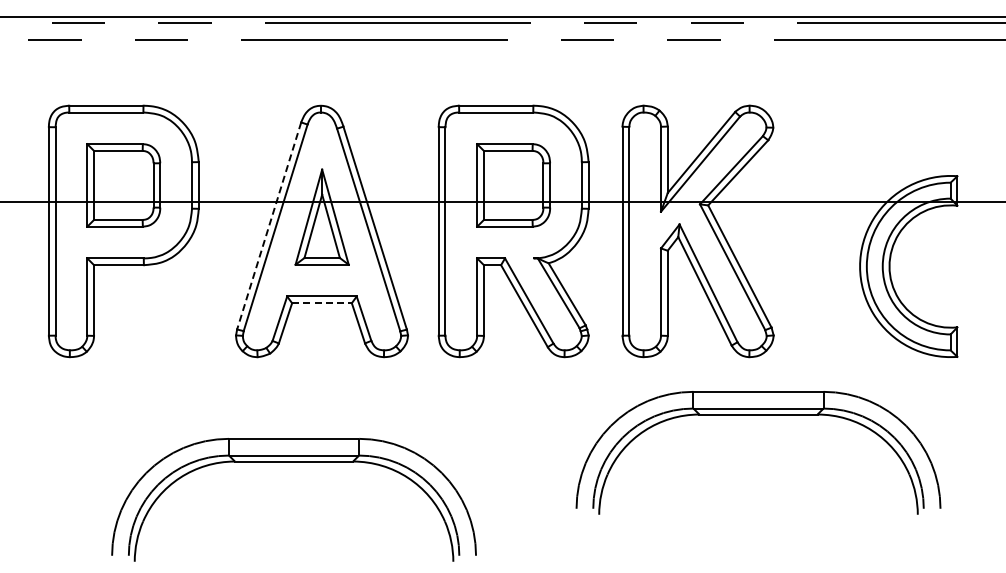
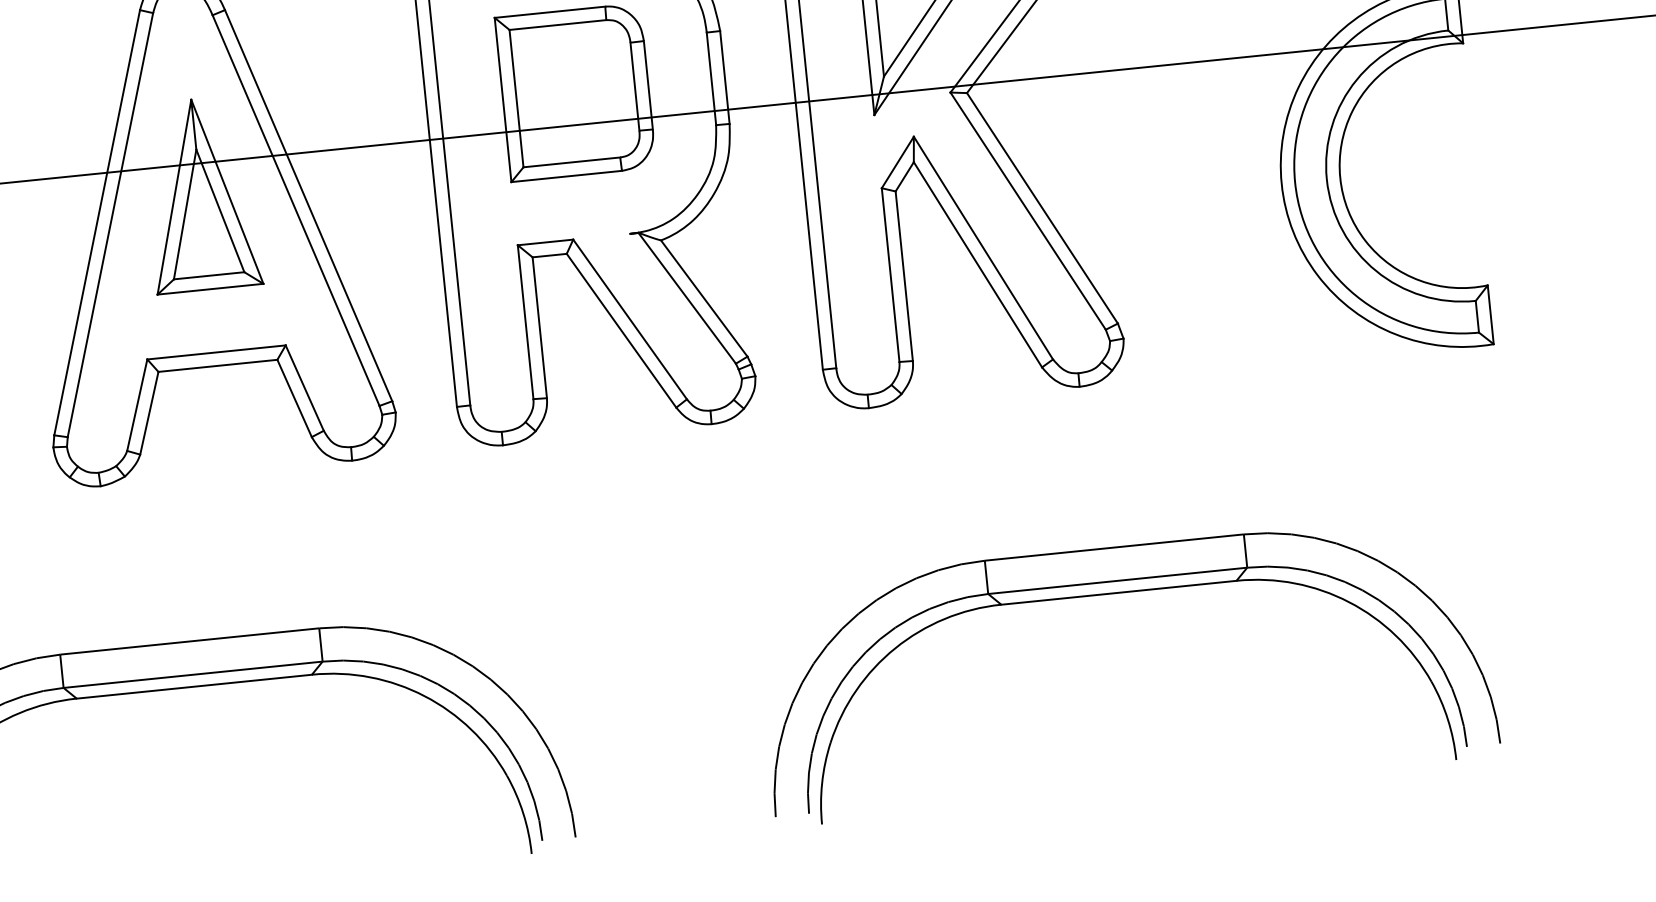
line: (269, 226) -> (97, 223), dashed -> solid
line: (322, 303) -> (218, 366), dashed -> solid
part: (758, 415) -> (1119, 594), moved

